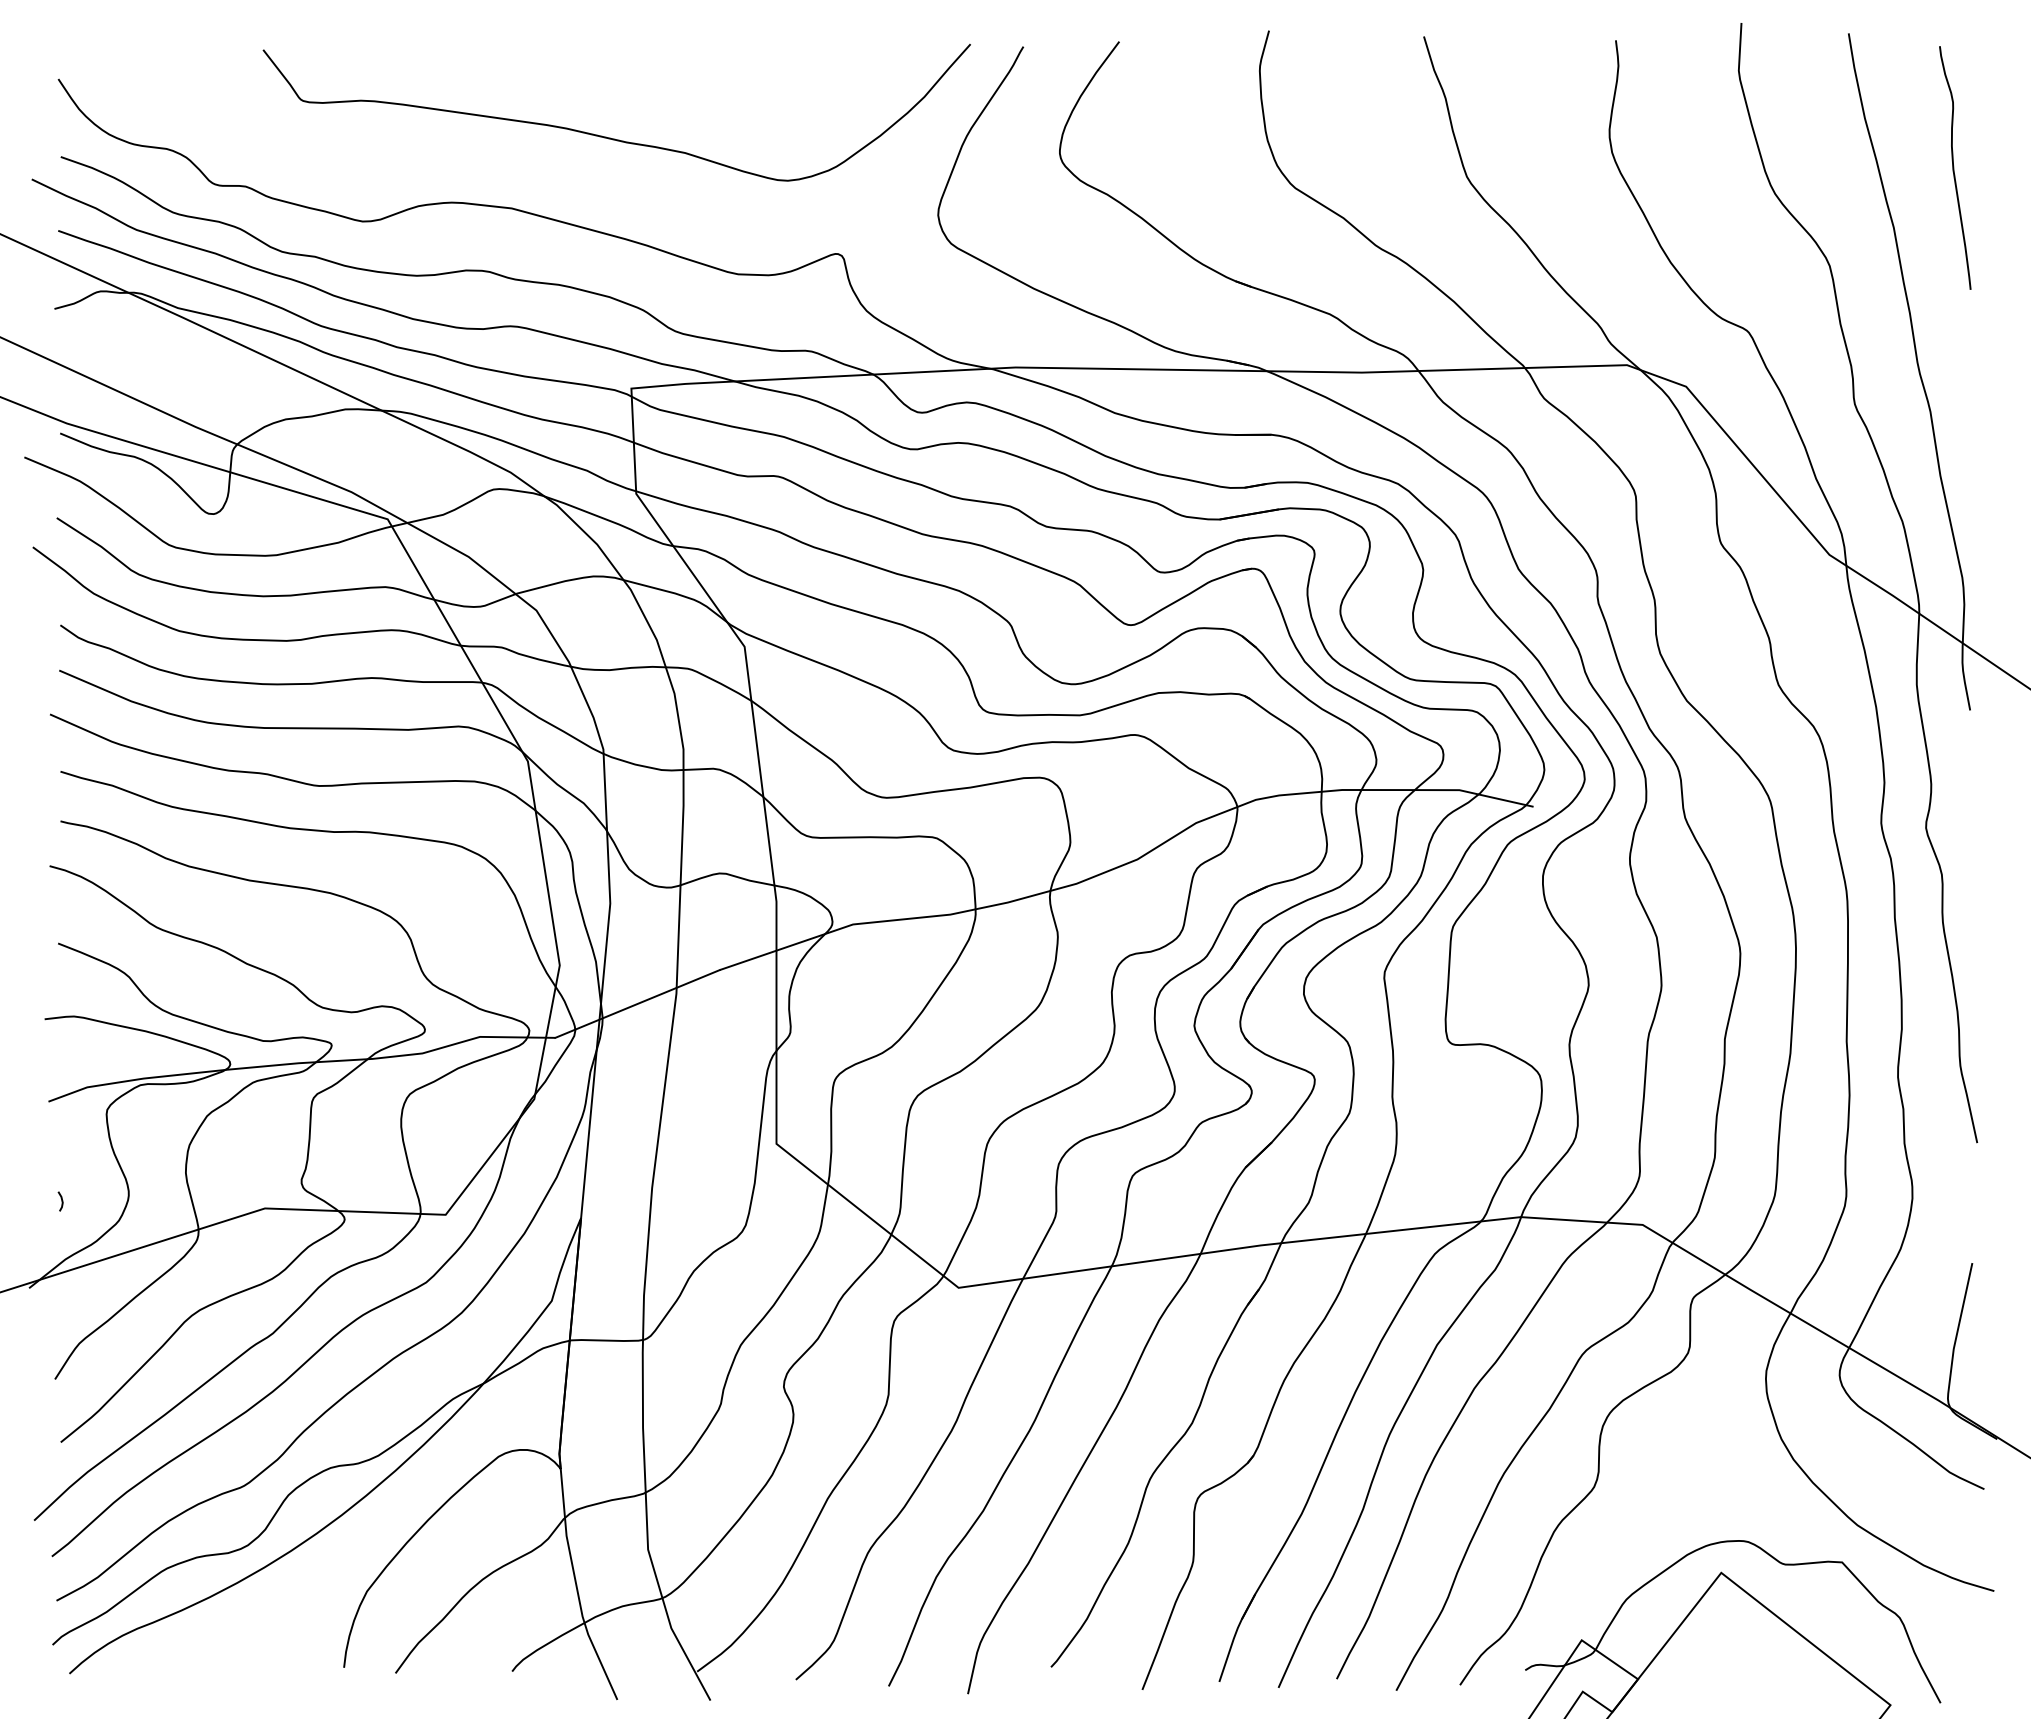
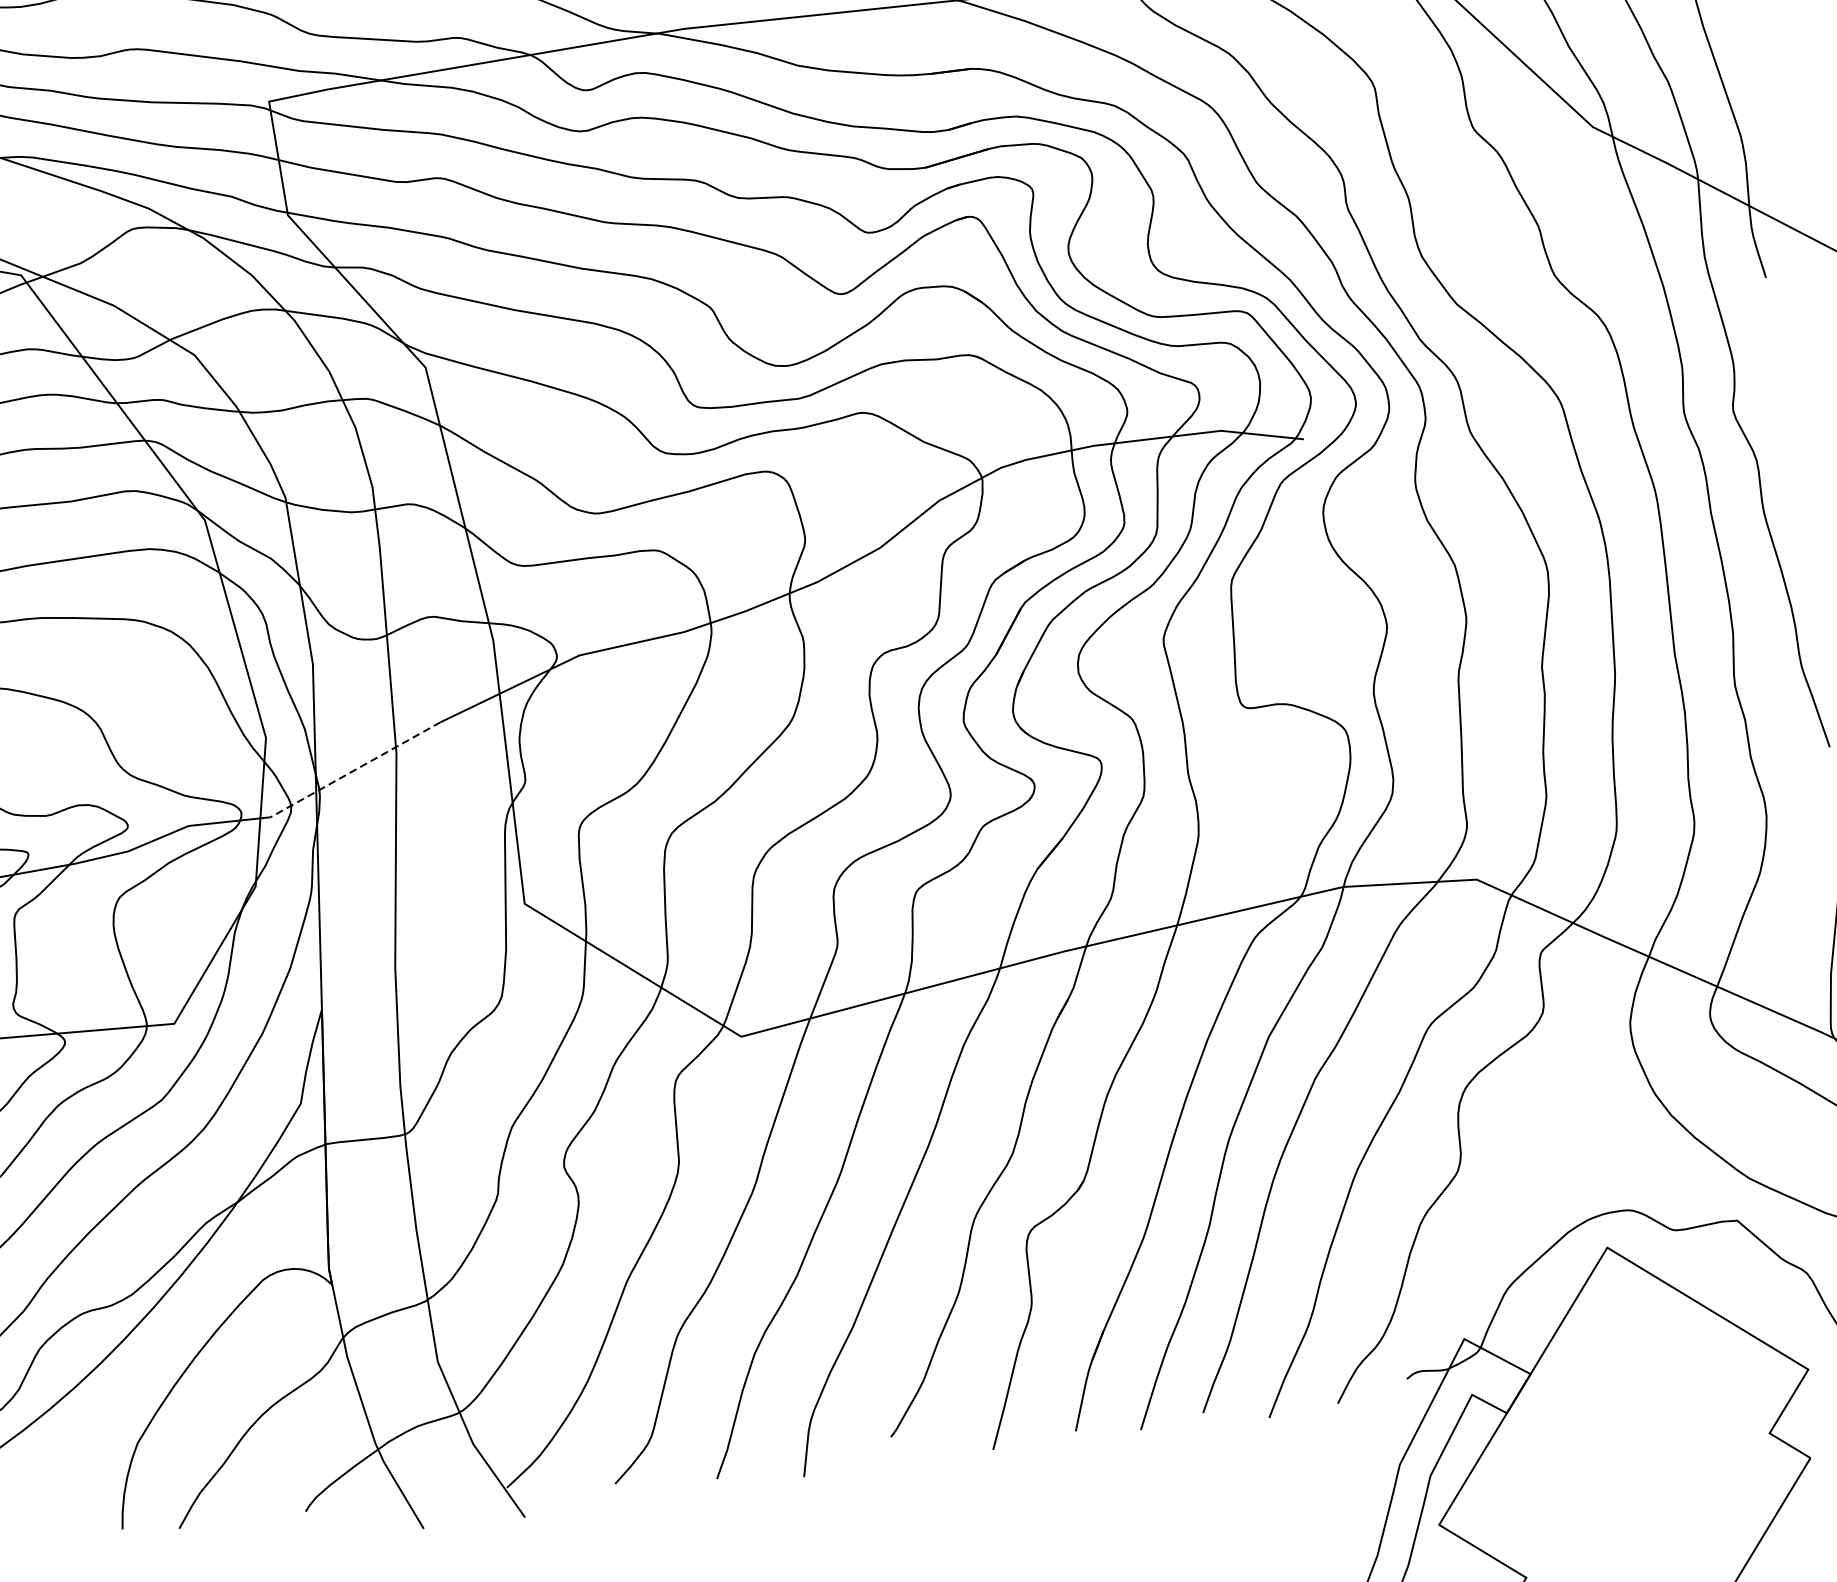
line: (637, 1003) -> (355, 769), solid -> dashed

